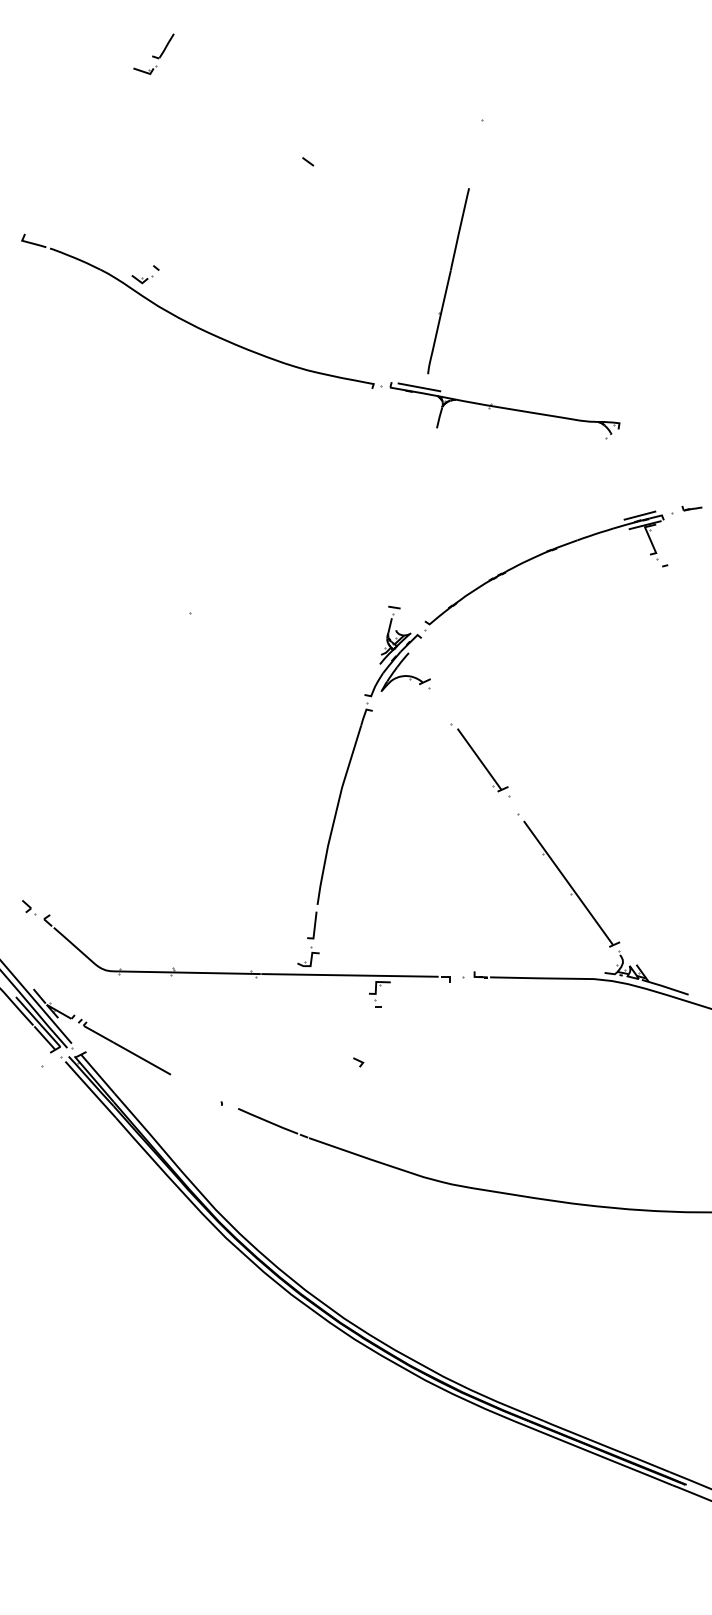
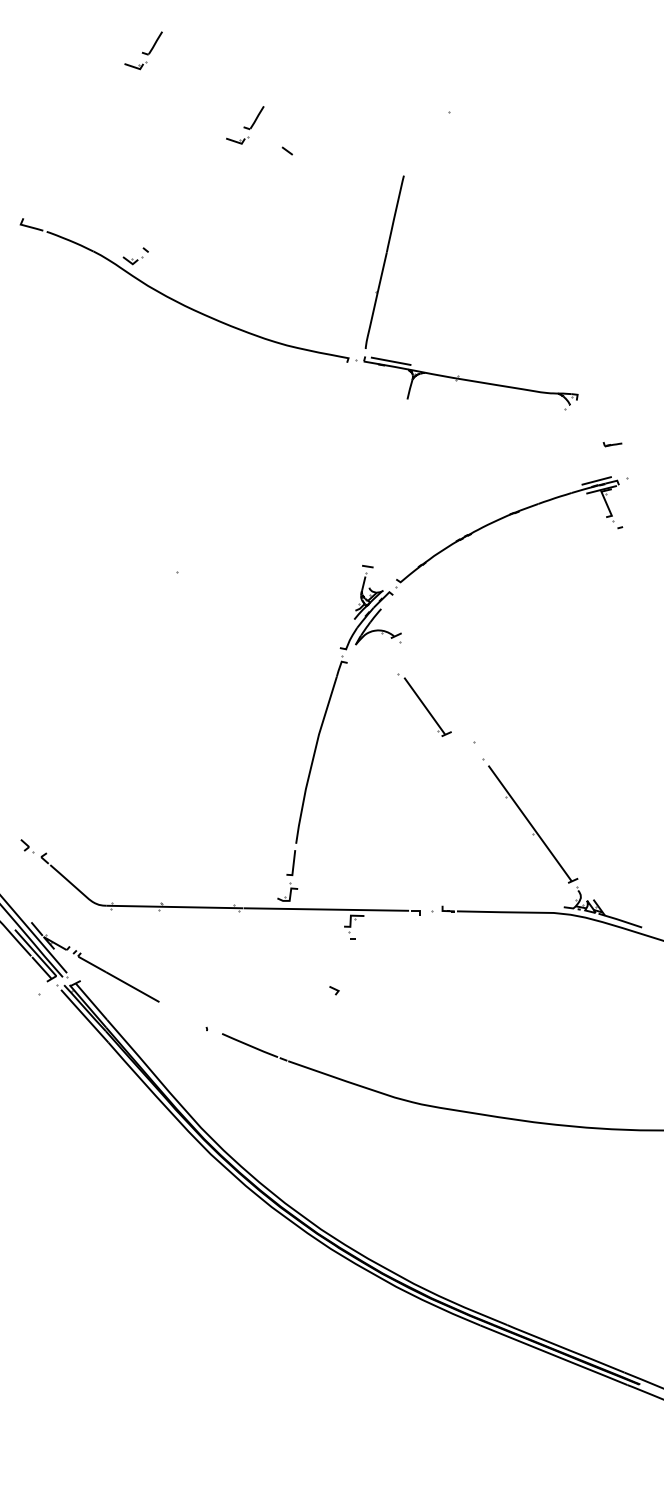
part: (262, 133) -> (244, 124), added
part: (448, 281) -> (384, 262), moved
part: (691, 508) -> (612, 444), moved
part: (479, 757) -> (424, 704), moved

